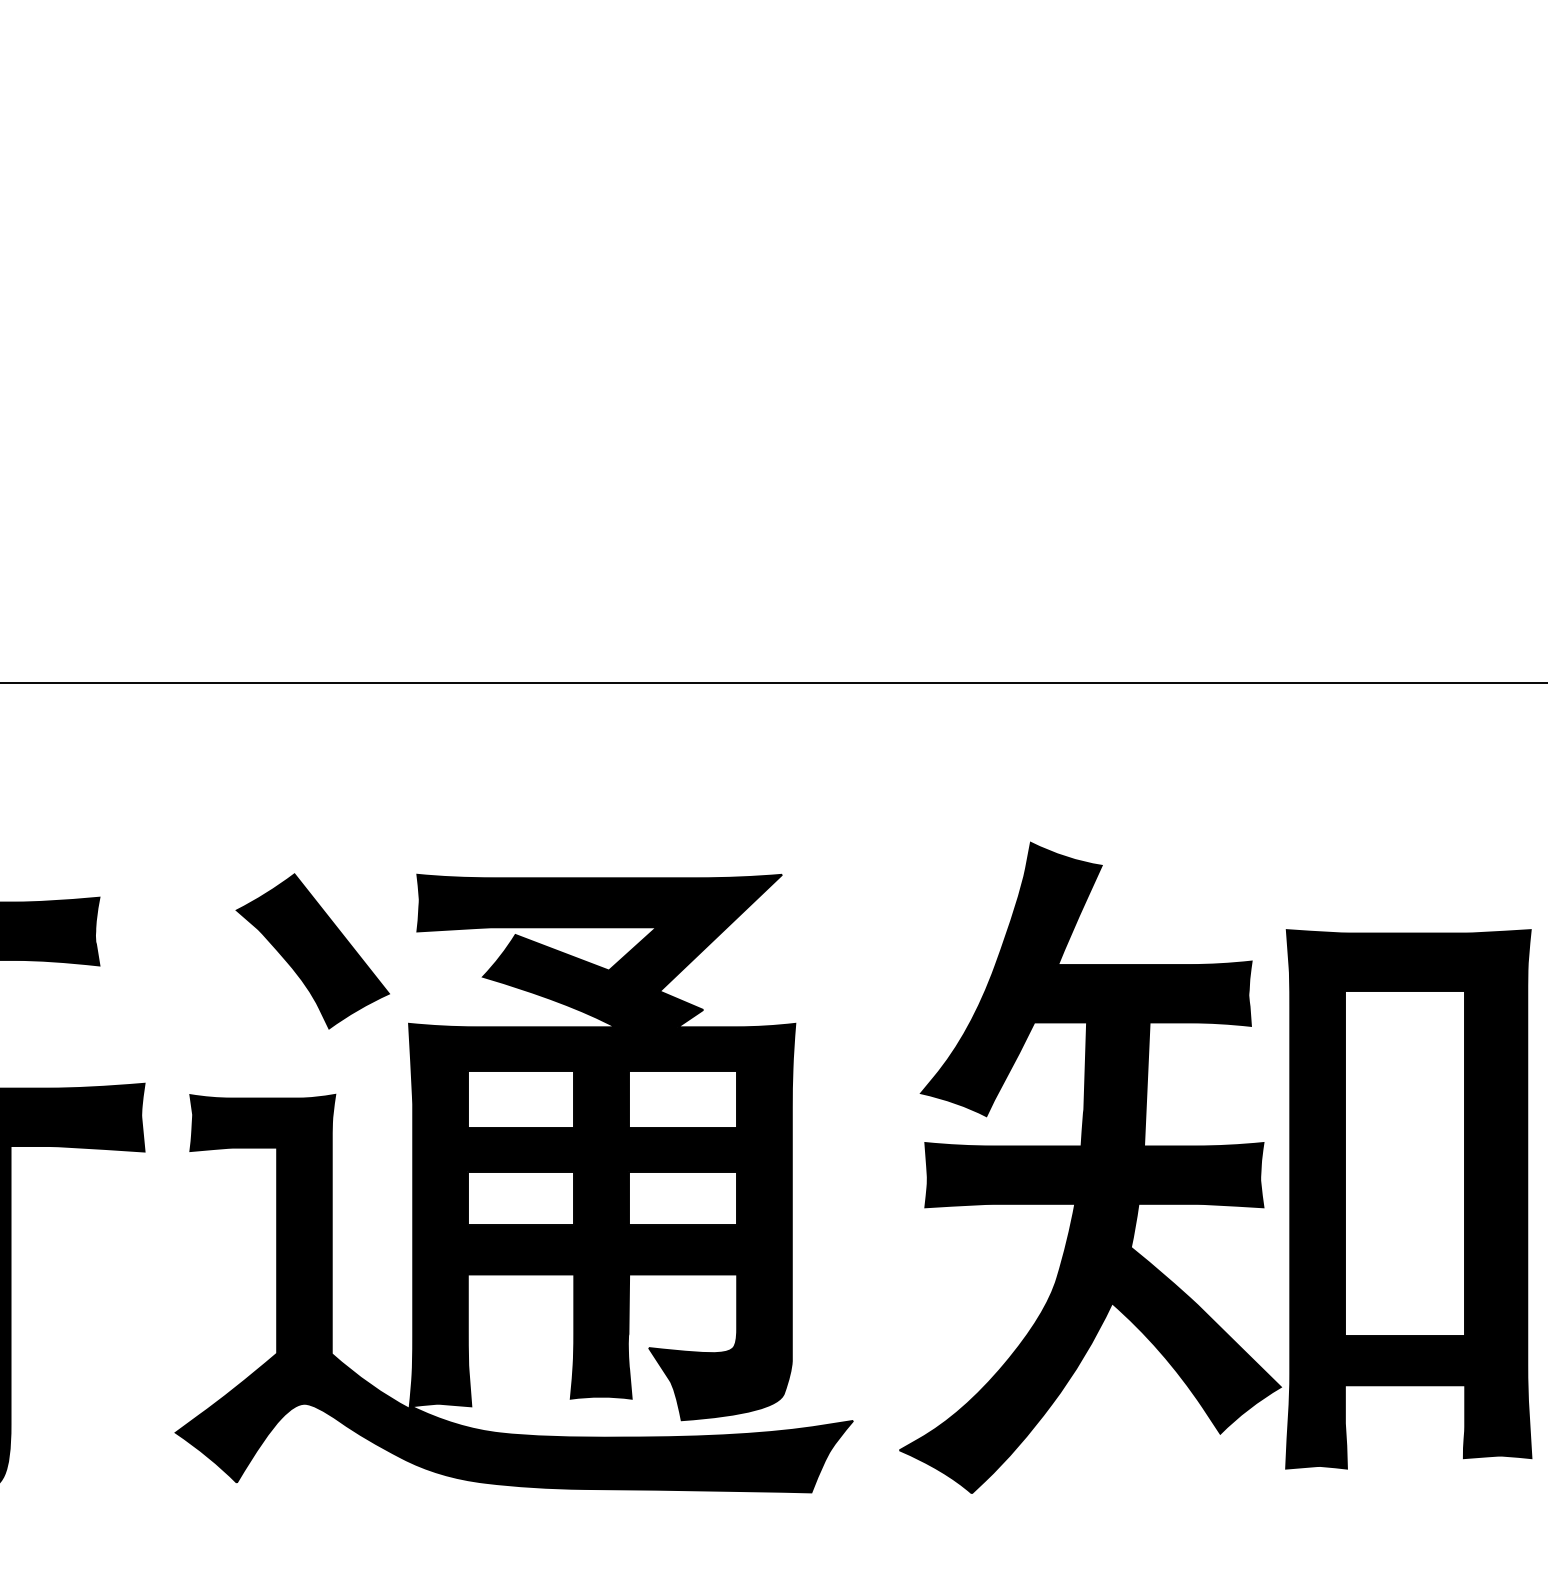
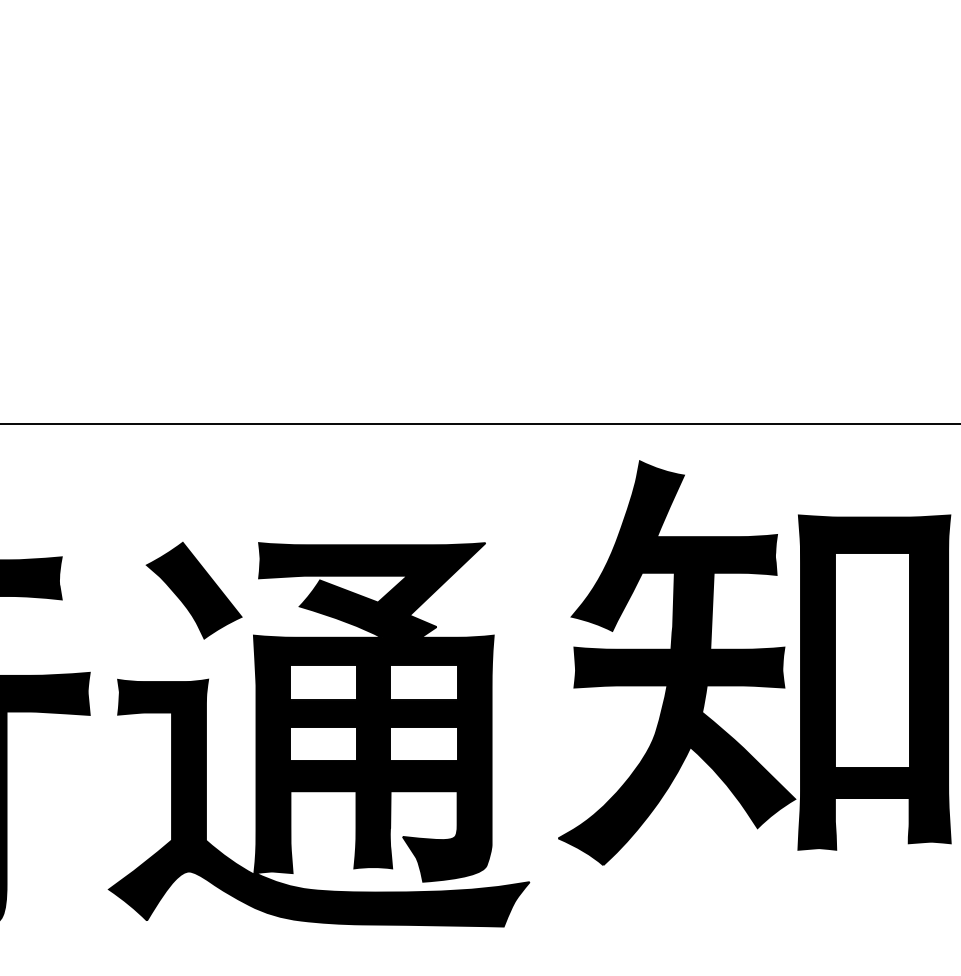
part: (1215, 1166) -> (754, 662), moved

